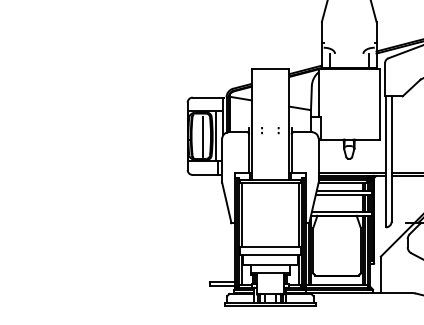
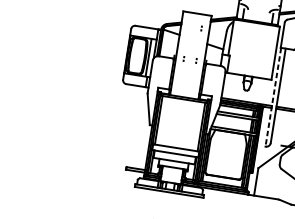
part: (278, 87) -> (201, 28), added
line: (202, 136) -> (138, 56), removed
line: (385, 162) -> (273, 97), solid -> dashed

